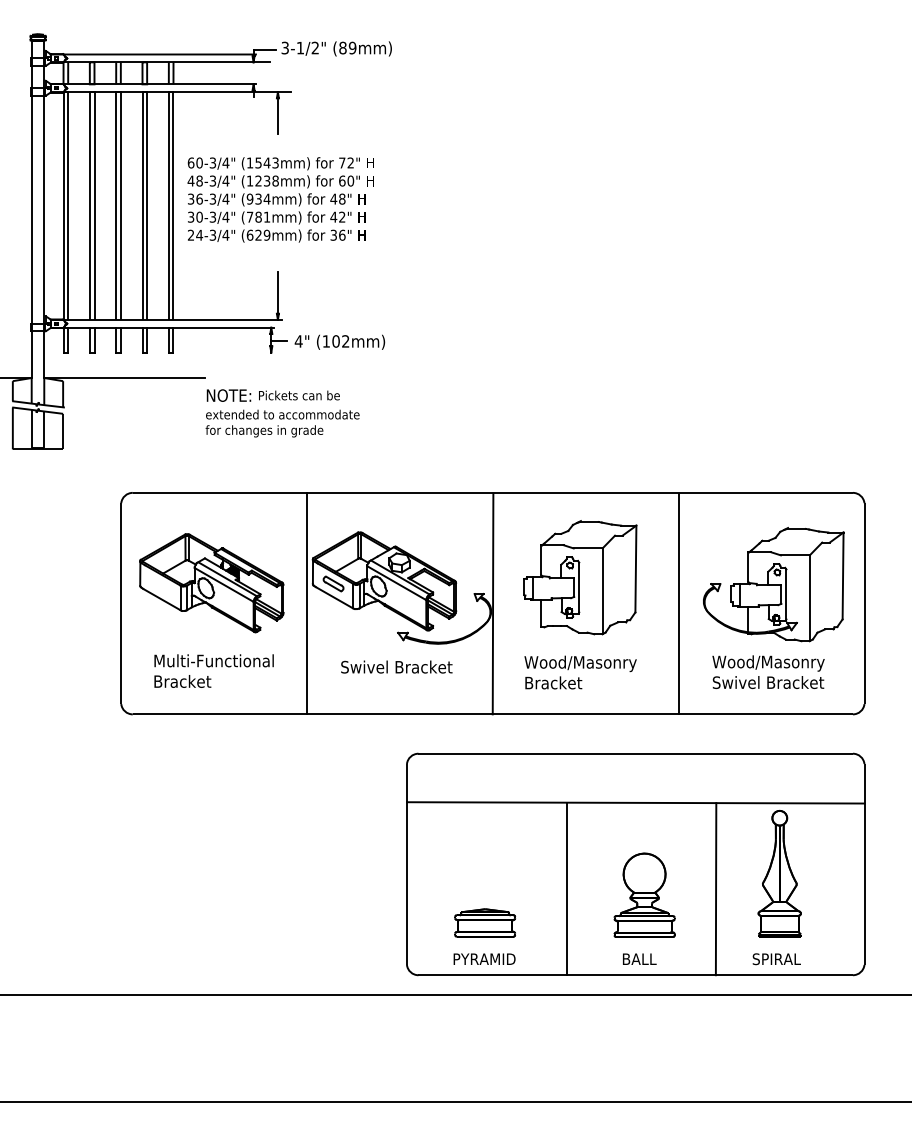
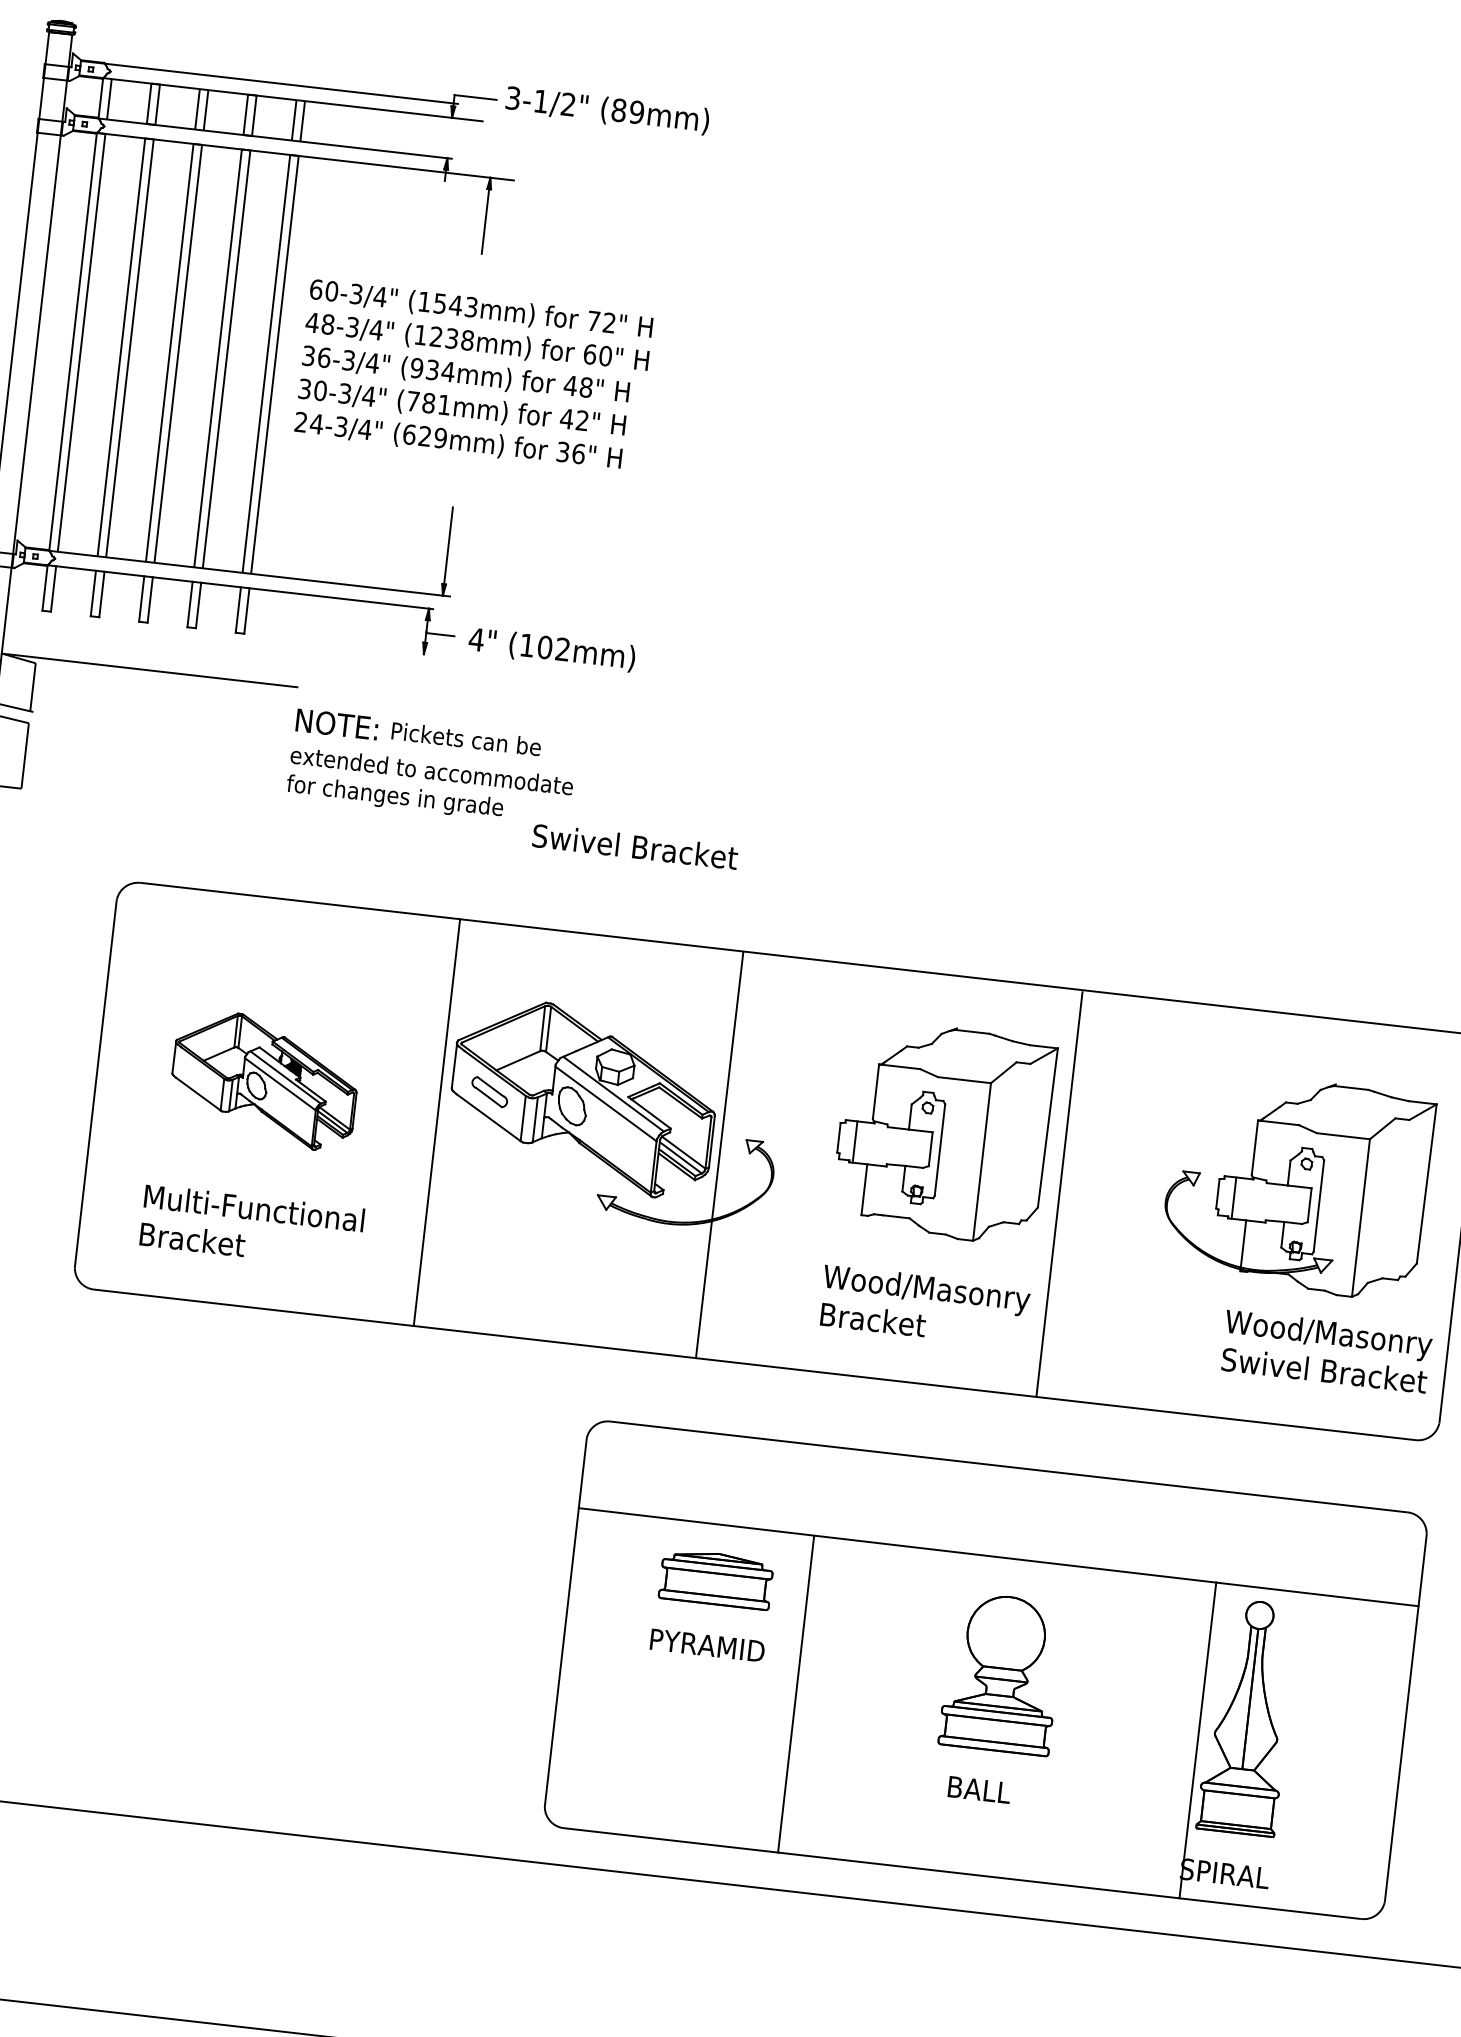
line: (492, 603) -> (718, 1154), moved
line: (679, 603) -> (1060, 1193), moved
part: (211, 610) -> (260, 1115), size x0.7
text: (396, 666) -> (634, 845), moved
text: (768, 671) -> (1326, 1350), moved
line: (567, 888) -> (796, 1693), moved
line: (715, 889) -> (1196, 1740), moved
part: (644, 908) -> (998, 1697), moved
part: (484, 936) -> (712, 1603), moved

